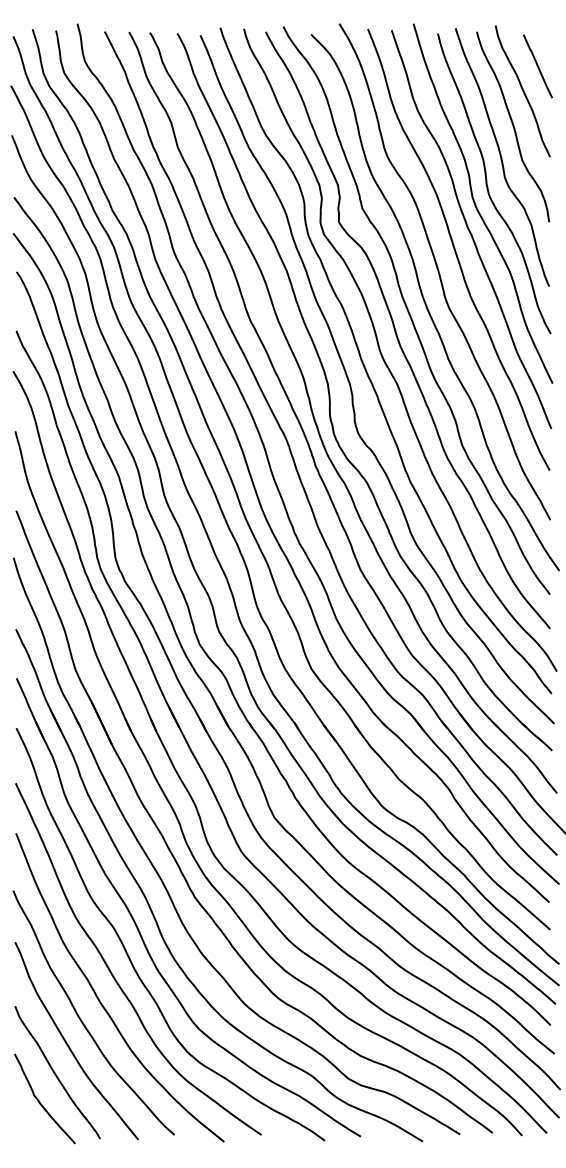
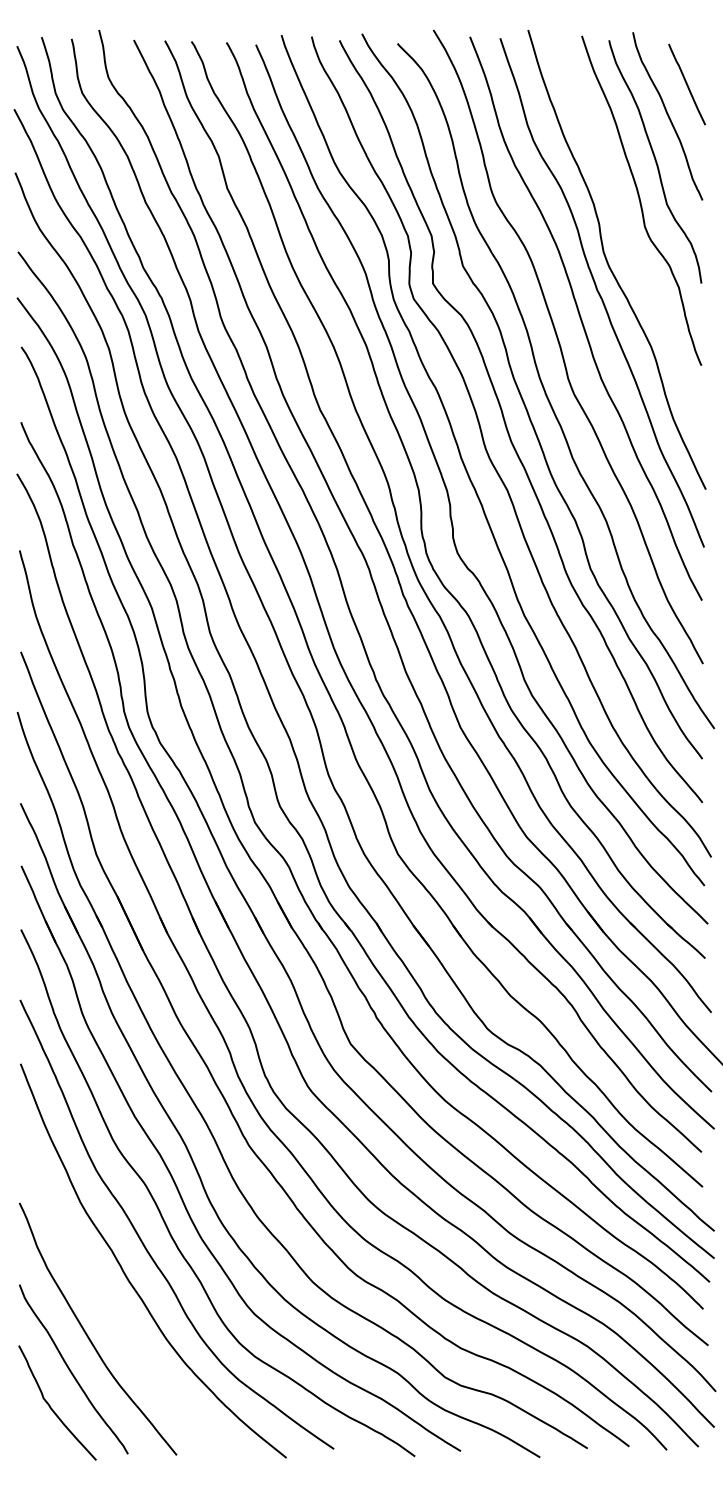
curve: (488, 186) -> (623, 238), removed
curve: (82, 1020) -> (105, 1303), removed

